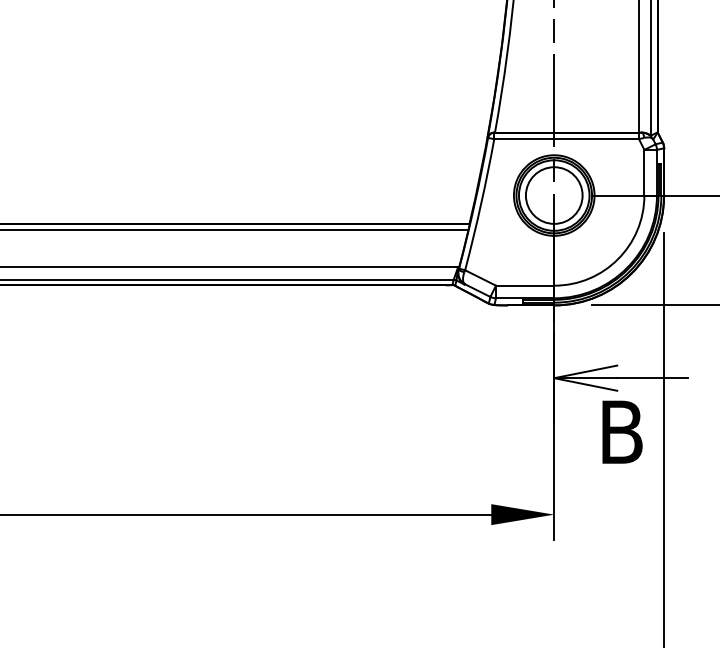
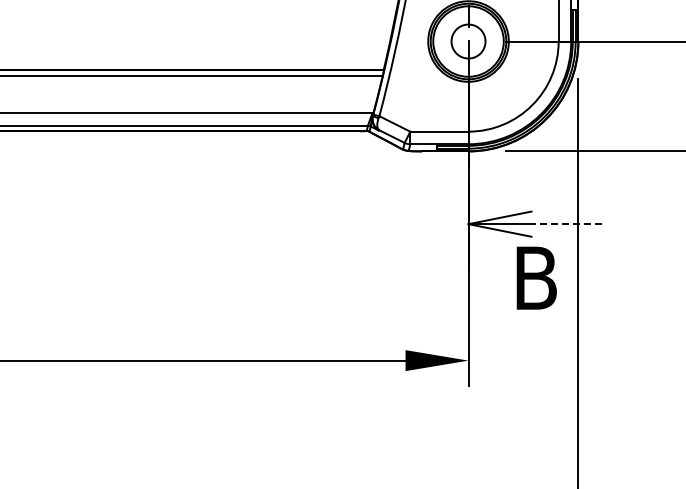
circle: (553, 195) -> (467, 41), size x0.6
line: (652, 378) -> (566, 224), solid -> dashed

